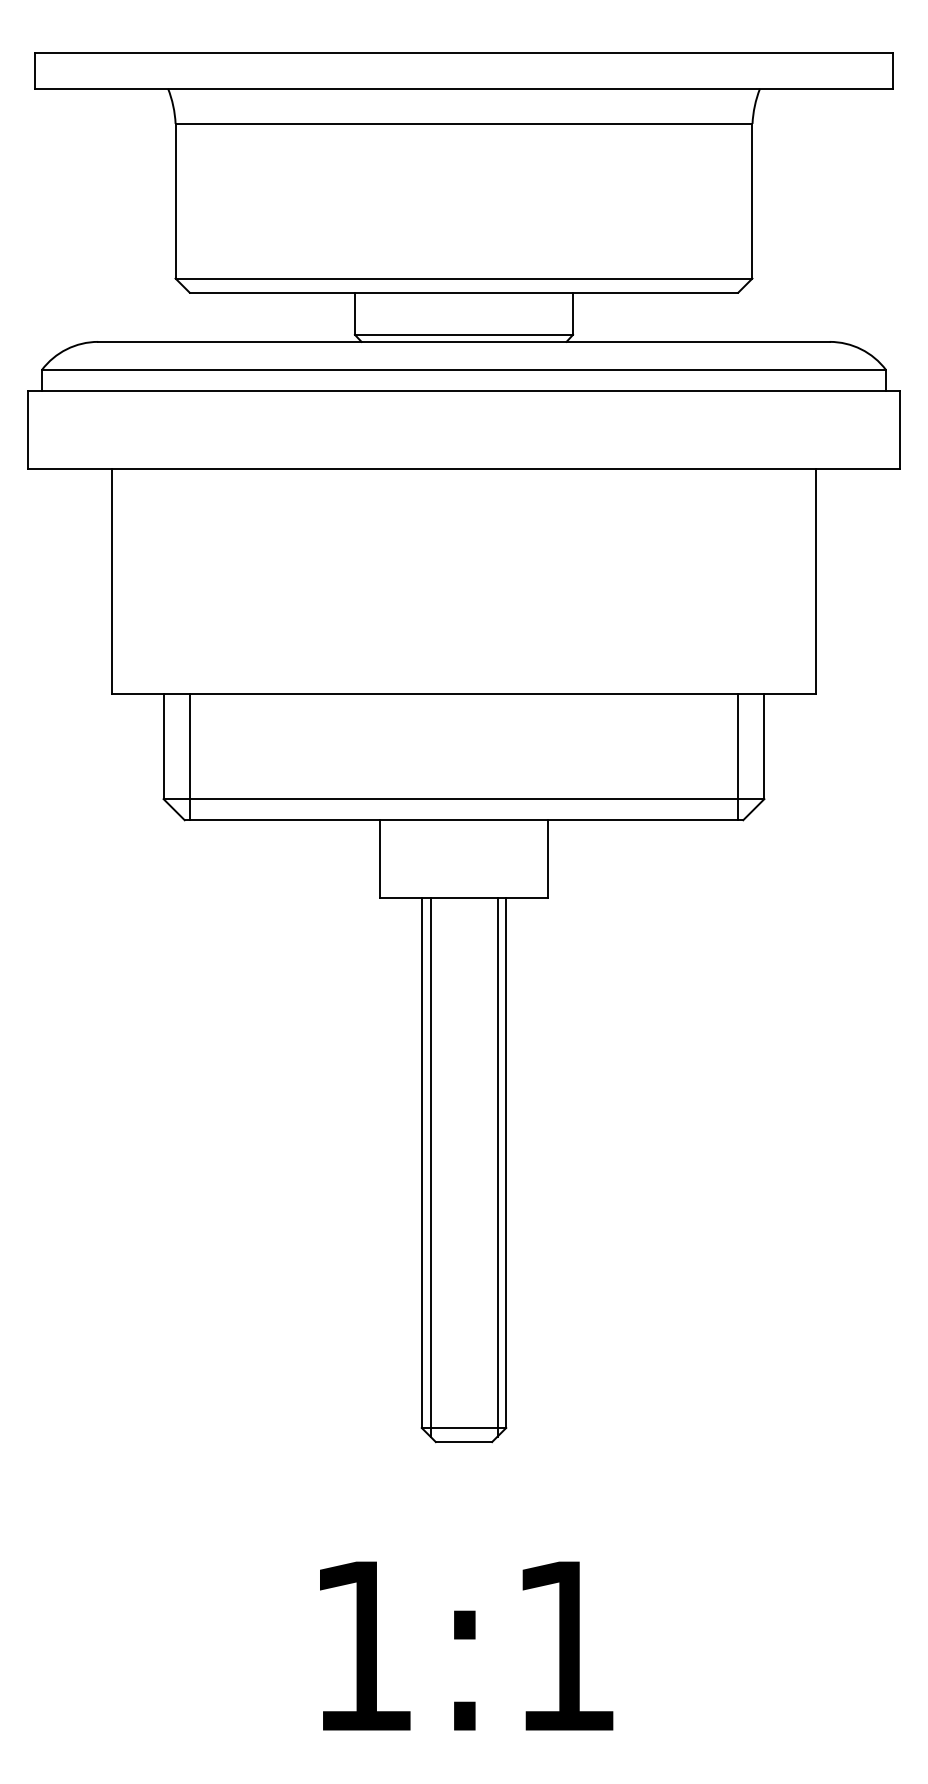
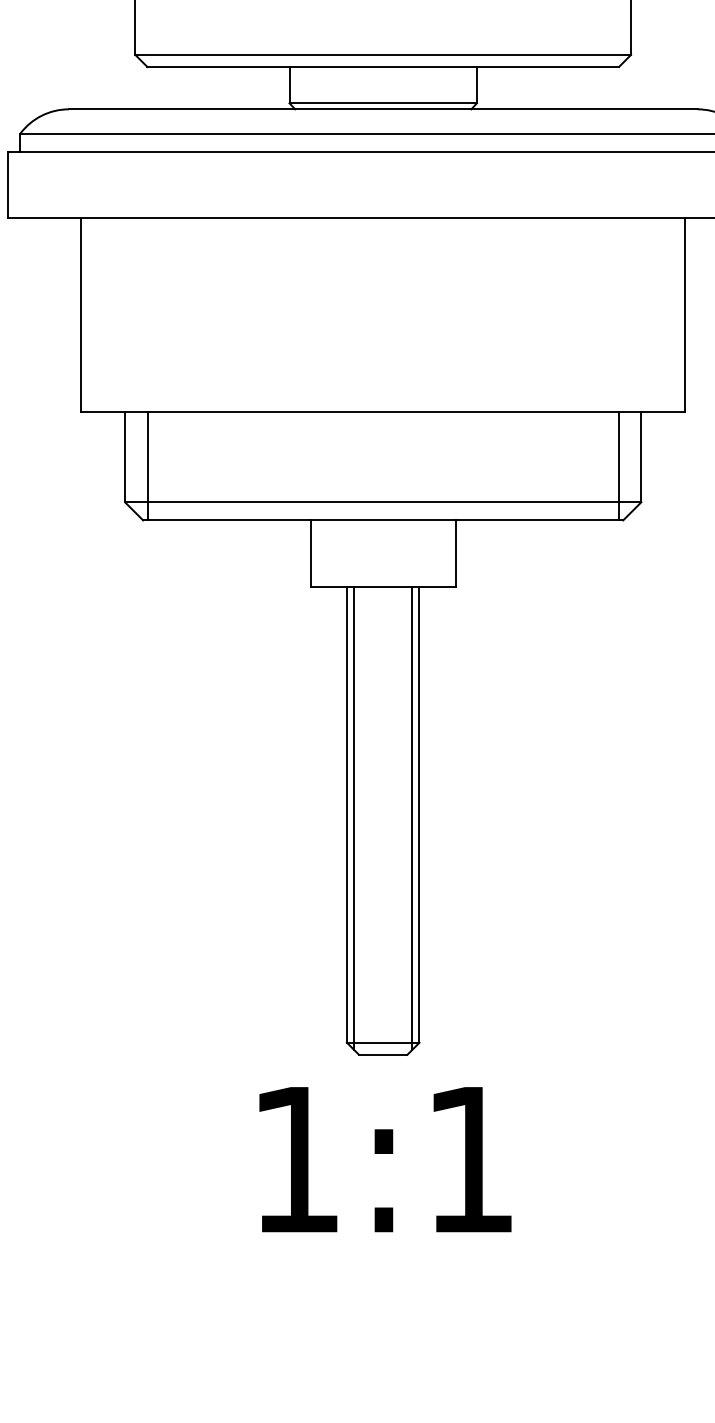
text: (466, 1645) -> (385, 1159), moved

